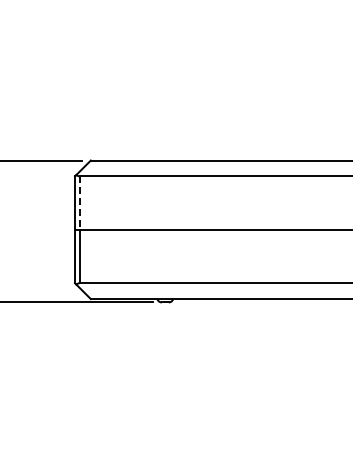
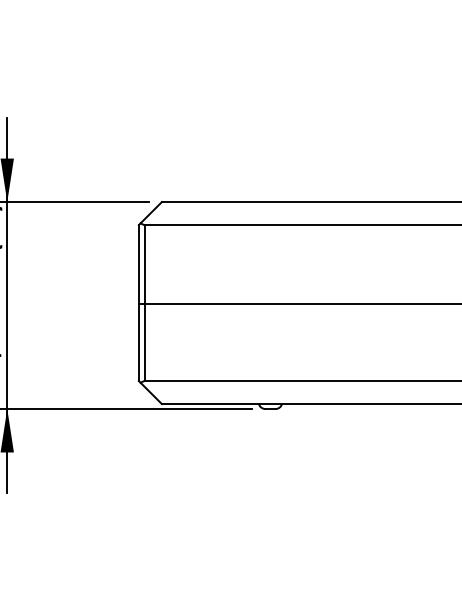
line: (79, 203) -> (145, 264), dashed -> solid

